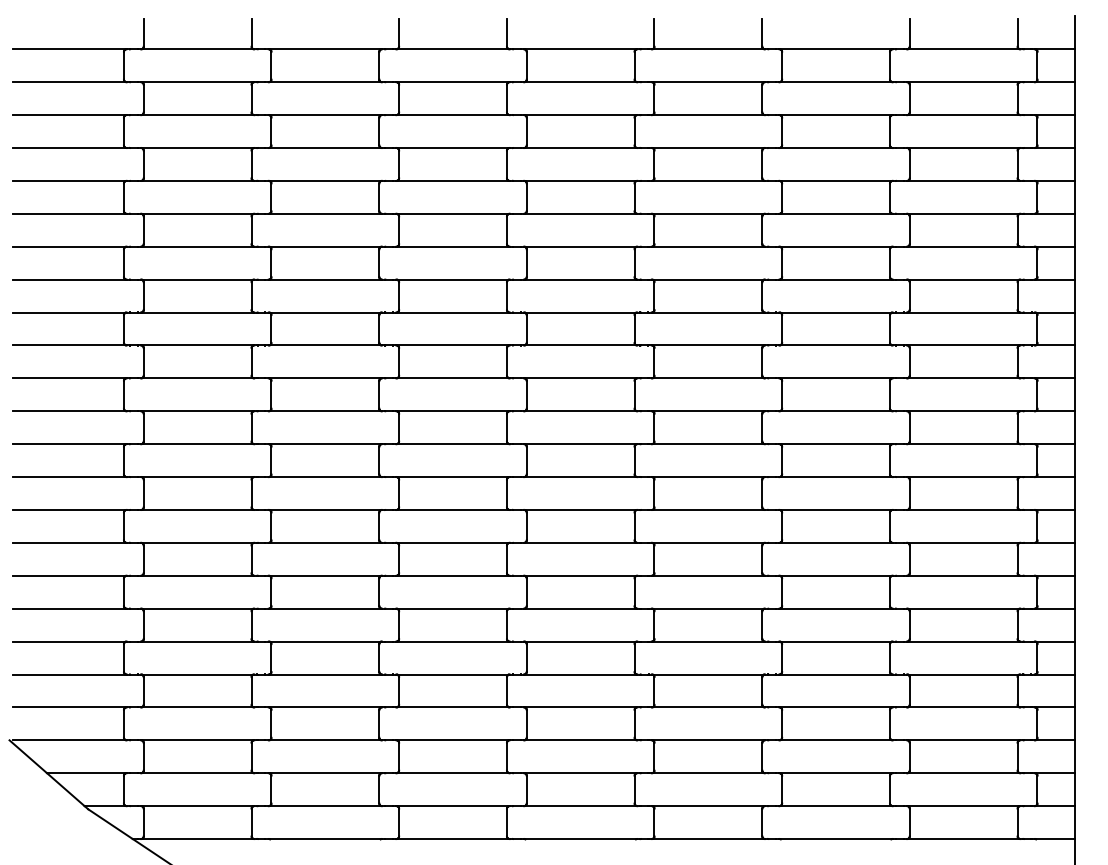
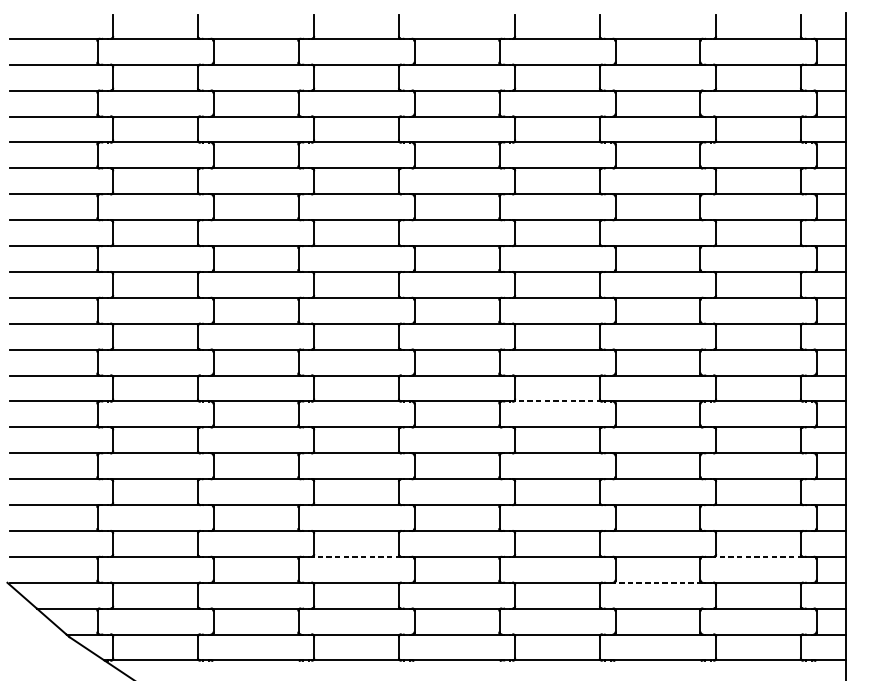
line: (708, 509) -> (557, 401), solid -> dashed
line: (453, 707) -> (356, 556), solid -> dashed
line: (963, 707) -> (758, 556), solid -> dashed
line: (836, 740) -> (658, 582), solid -> dashed

